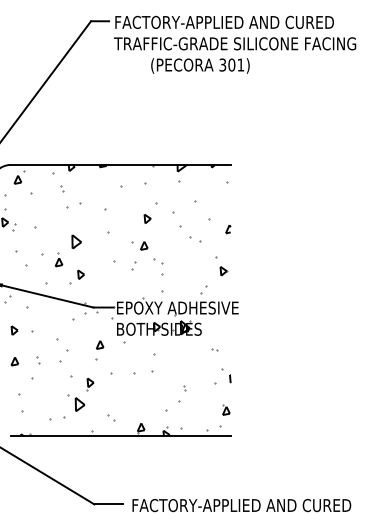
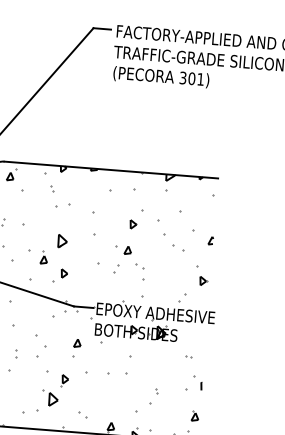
text: (200, 65) -> (161, 76), moved

